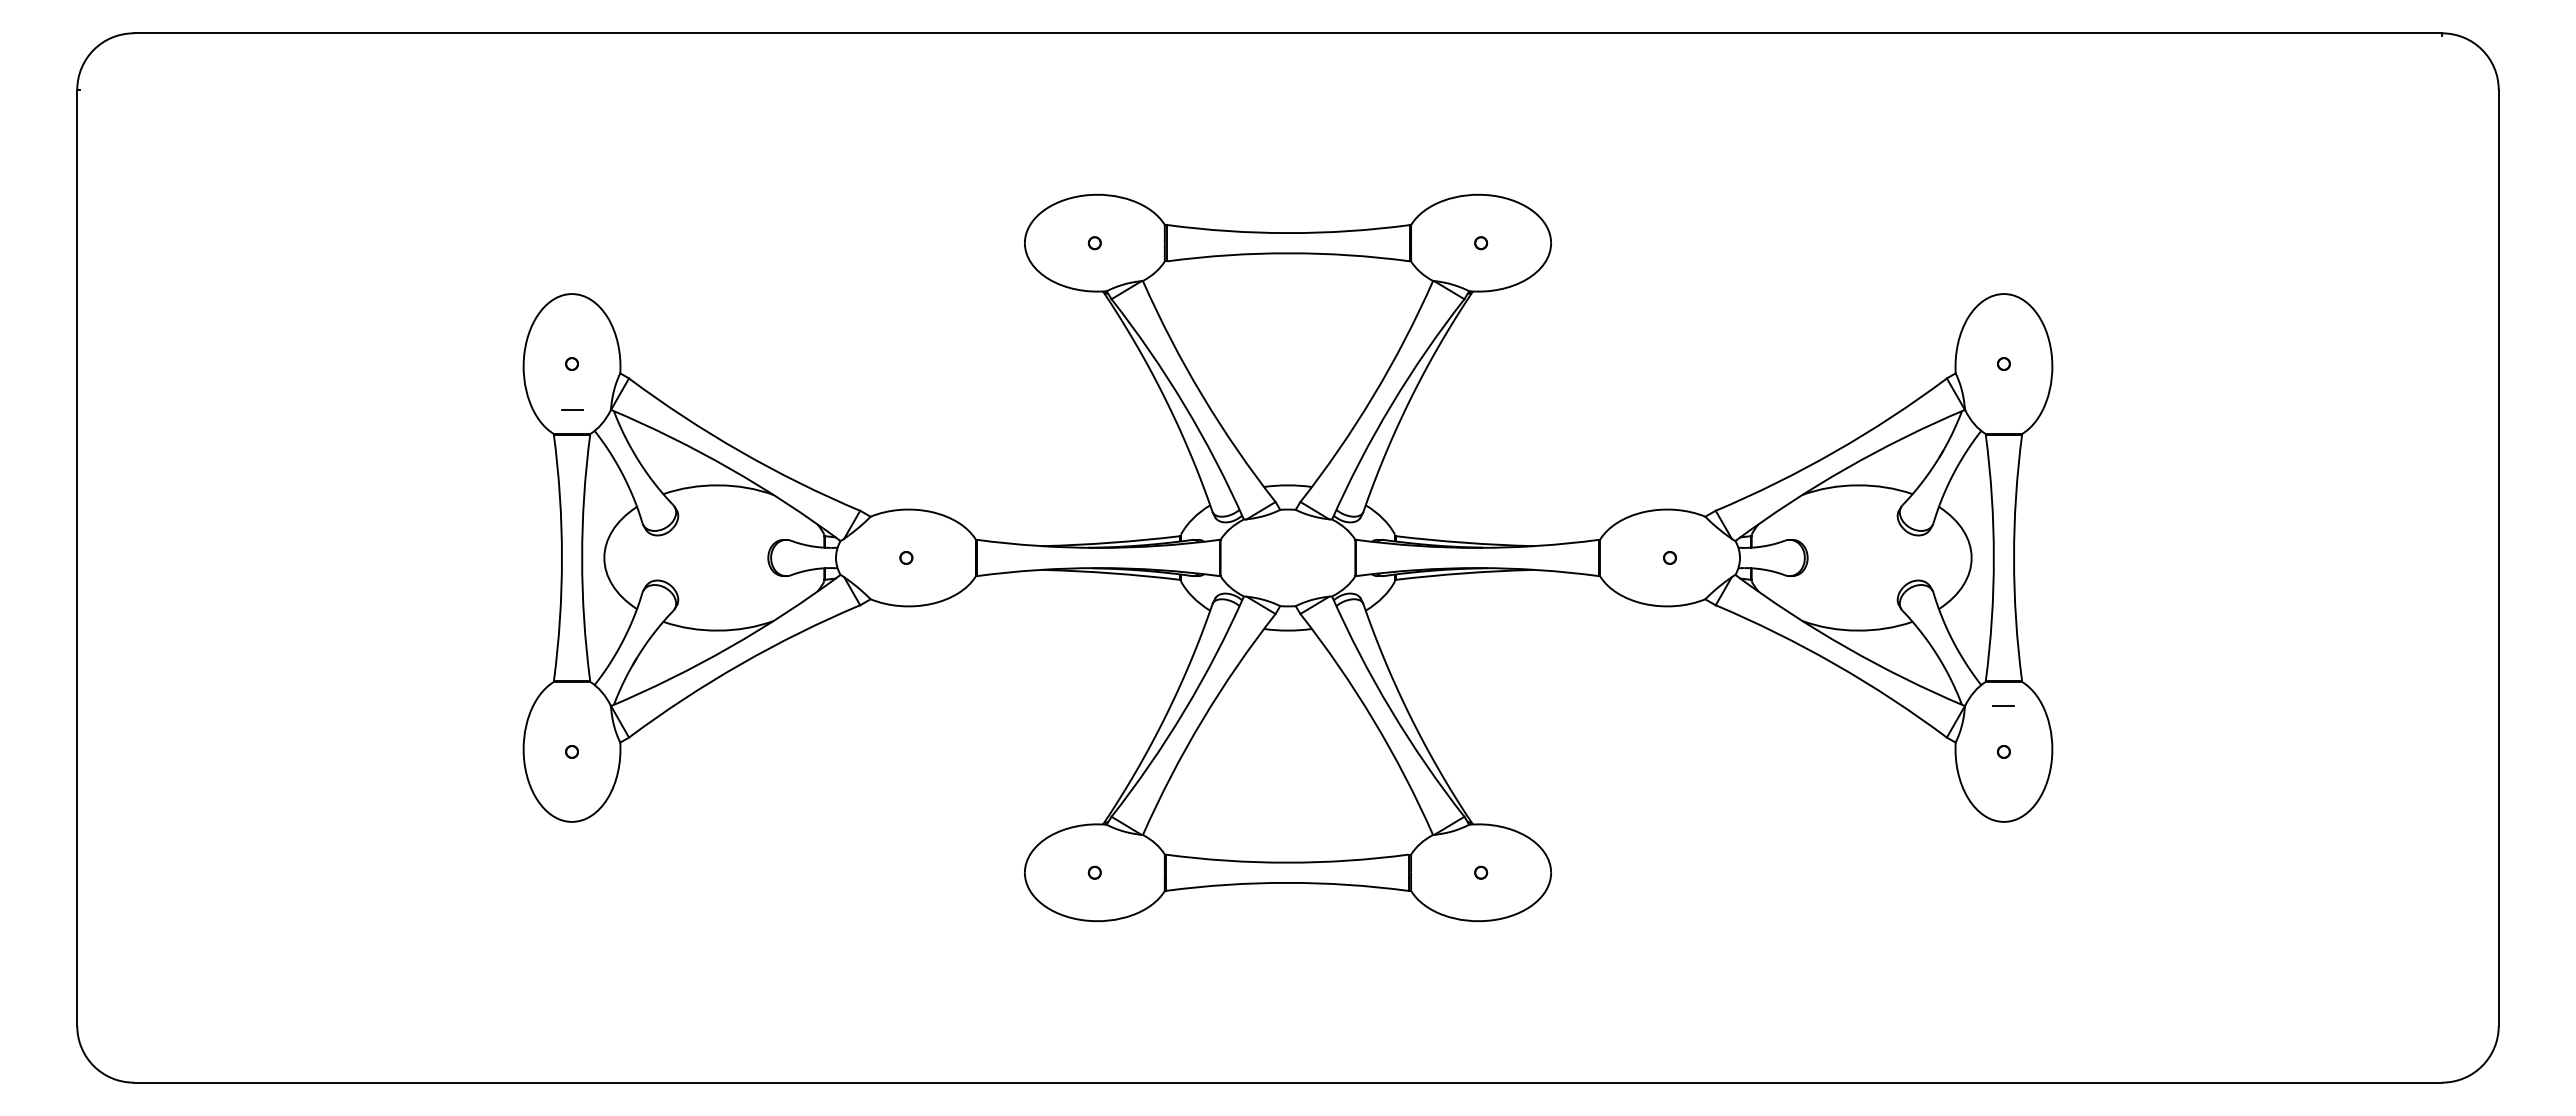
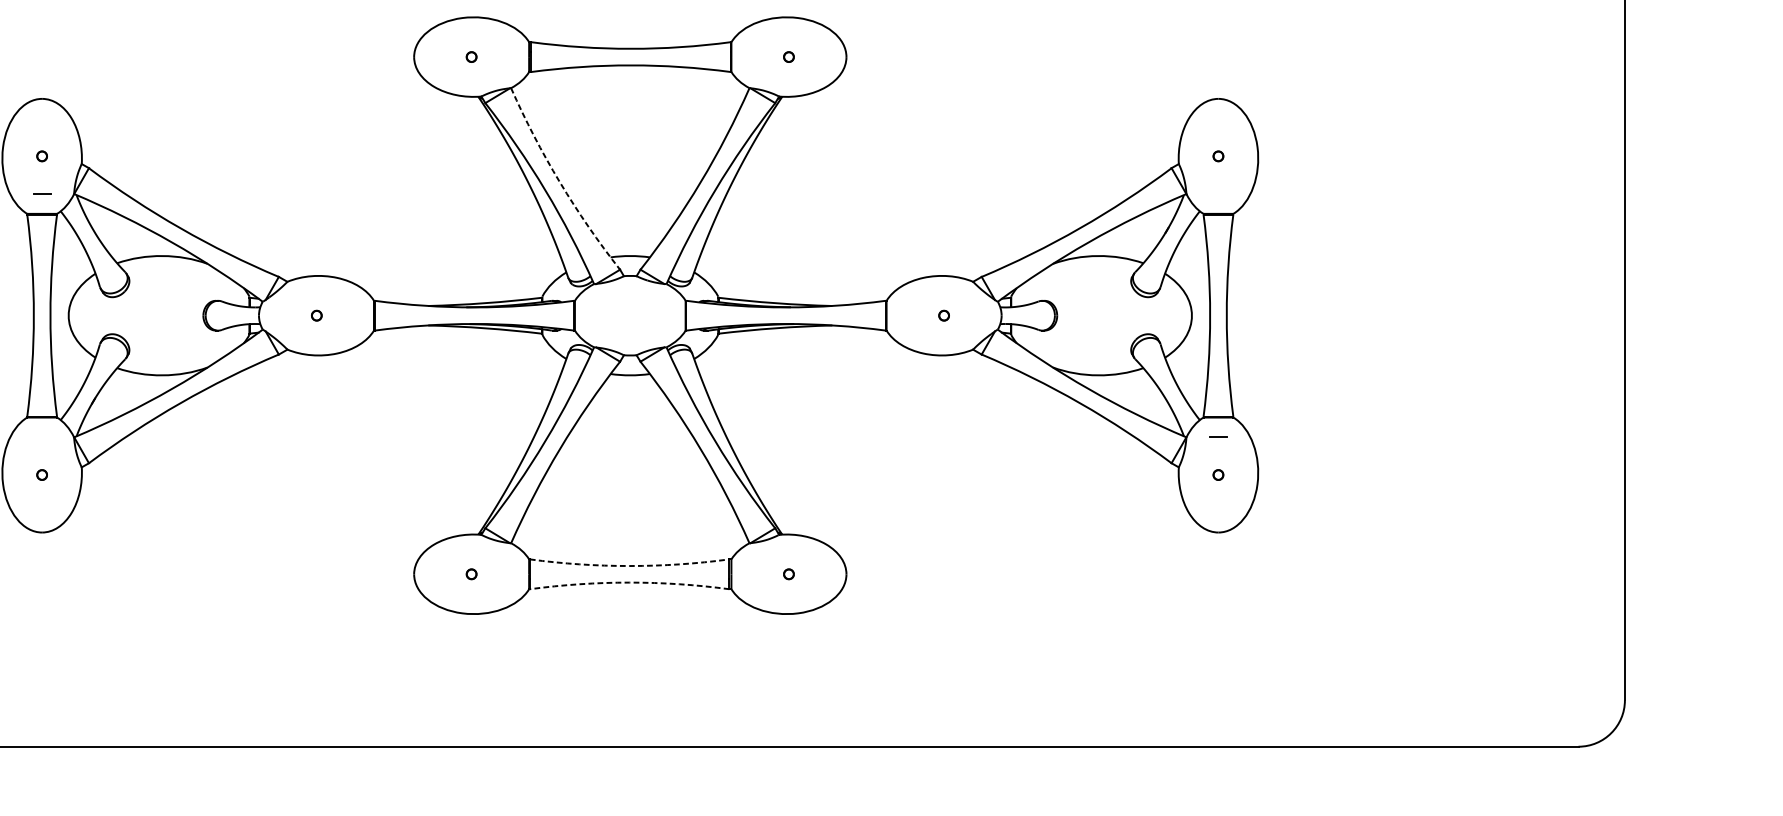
arc: (1202, 395) -> (560, 182), solid -> dashed
arc: (1287, 862) -> (629, 565), solid -> dashed
arc: (1287, 882) -> (629, 582), solid -> dashed

